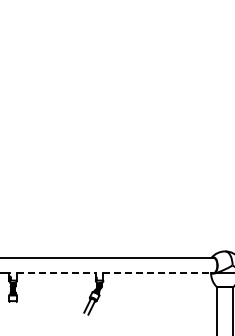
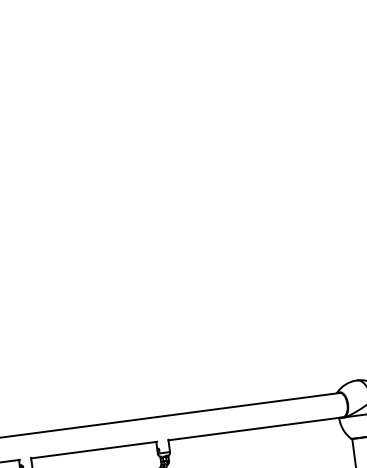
line: (56, 273) -> (94, 450), dashed -> solid
line: (158, 273) -> (255, 429), dashed -> solid

